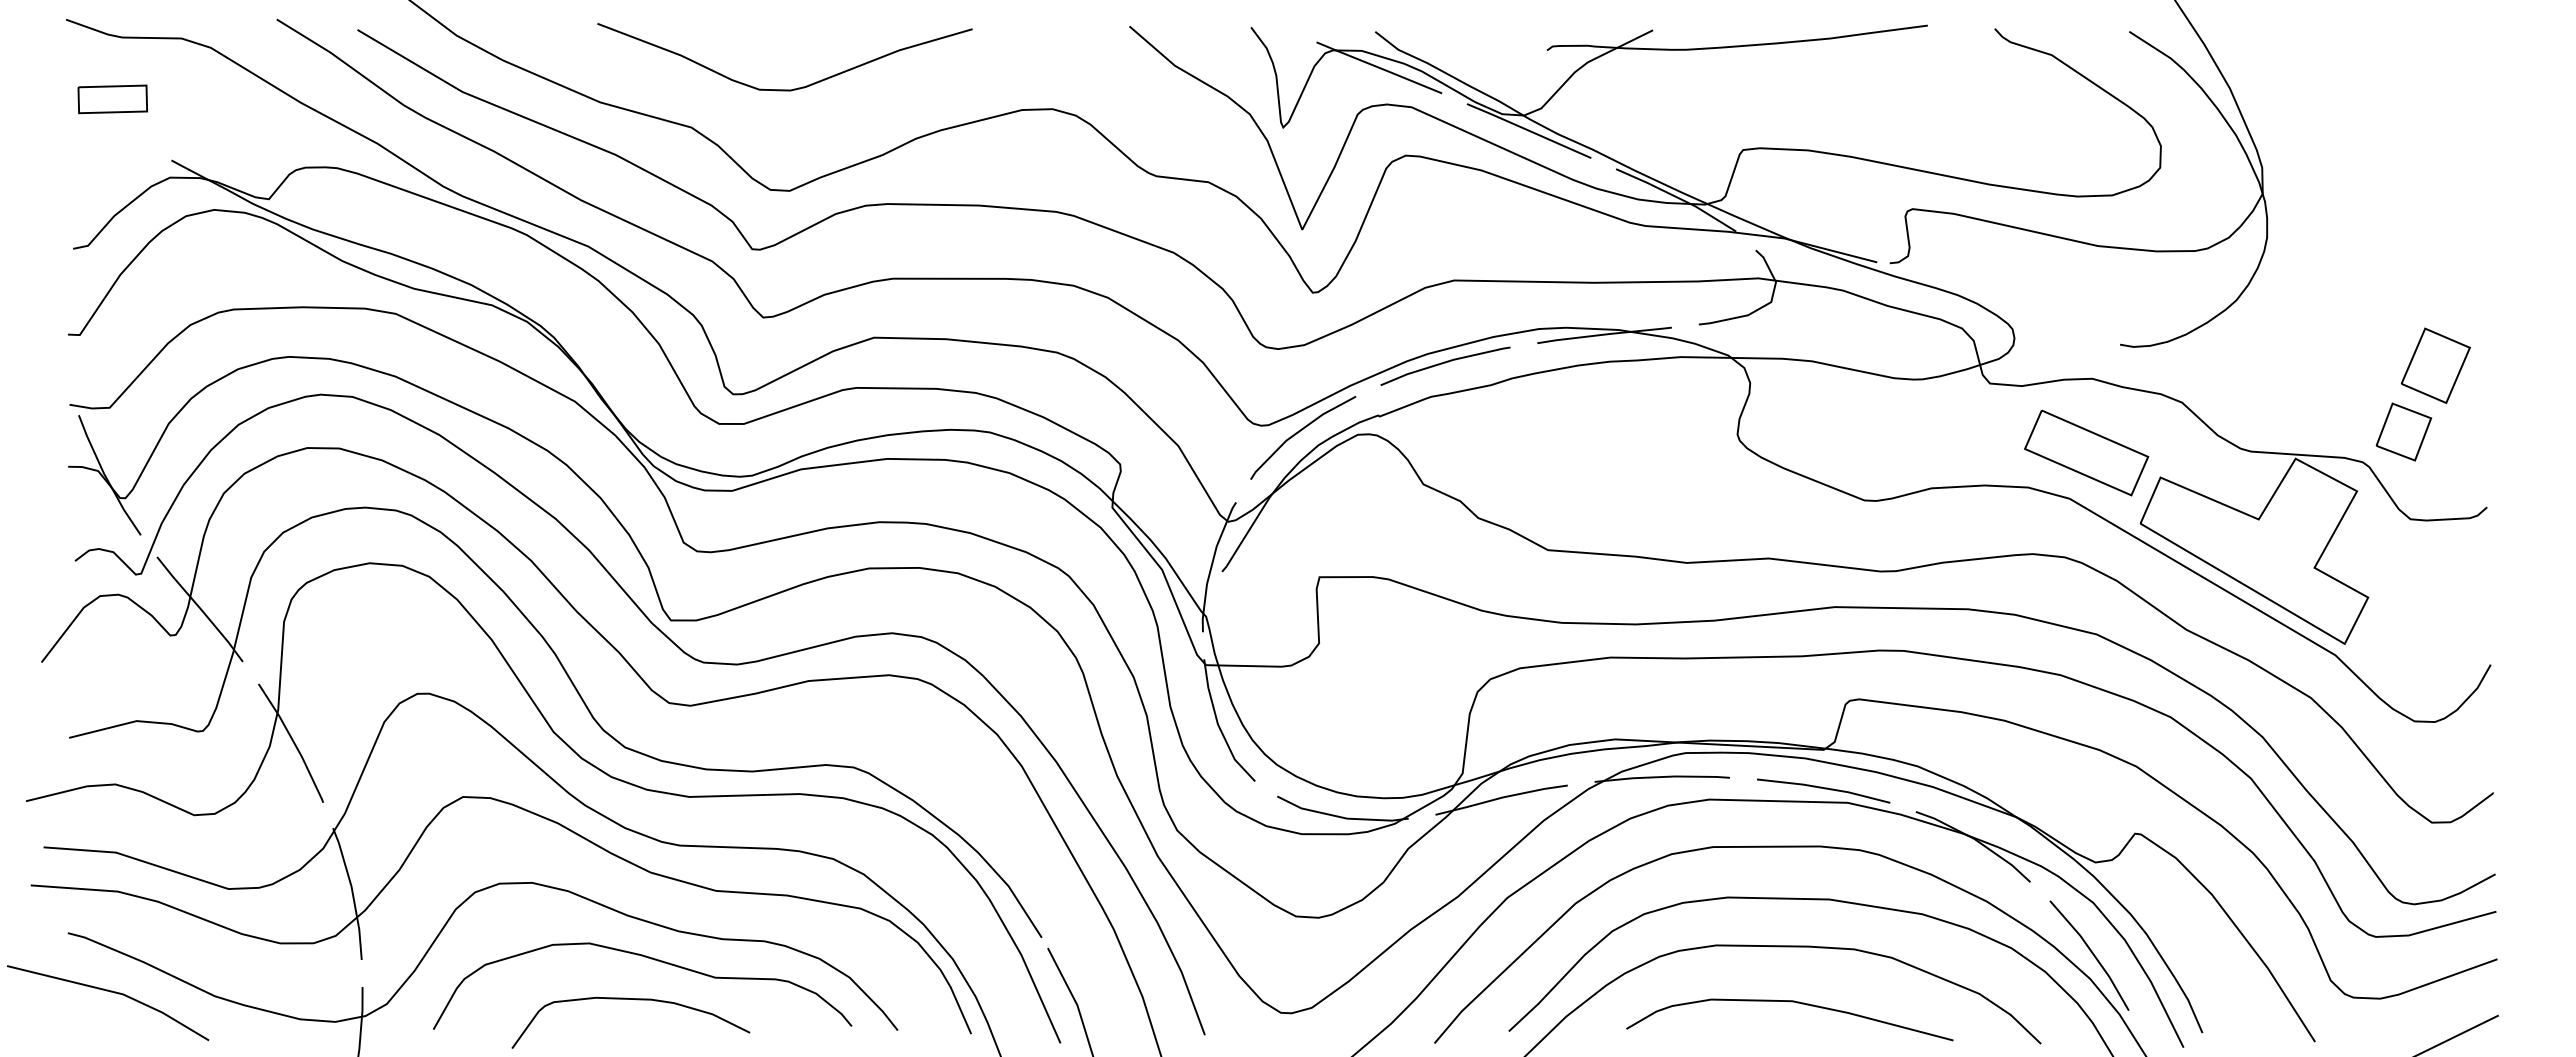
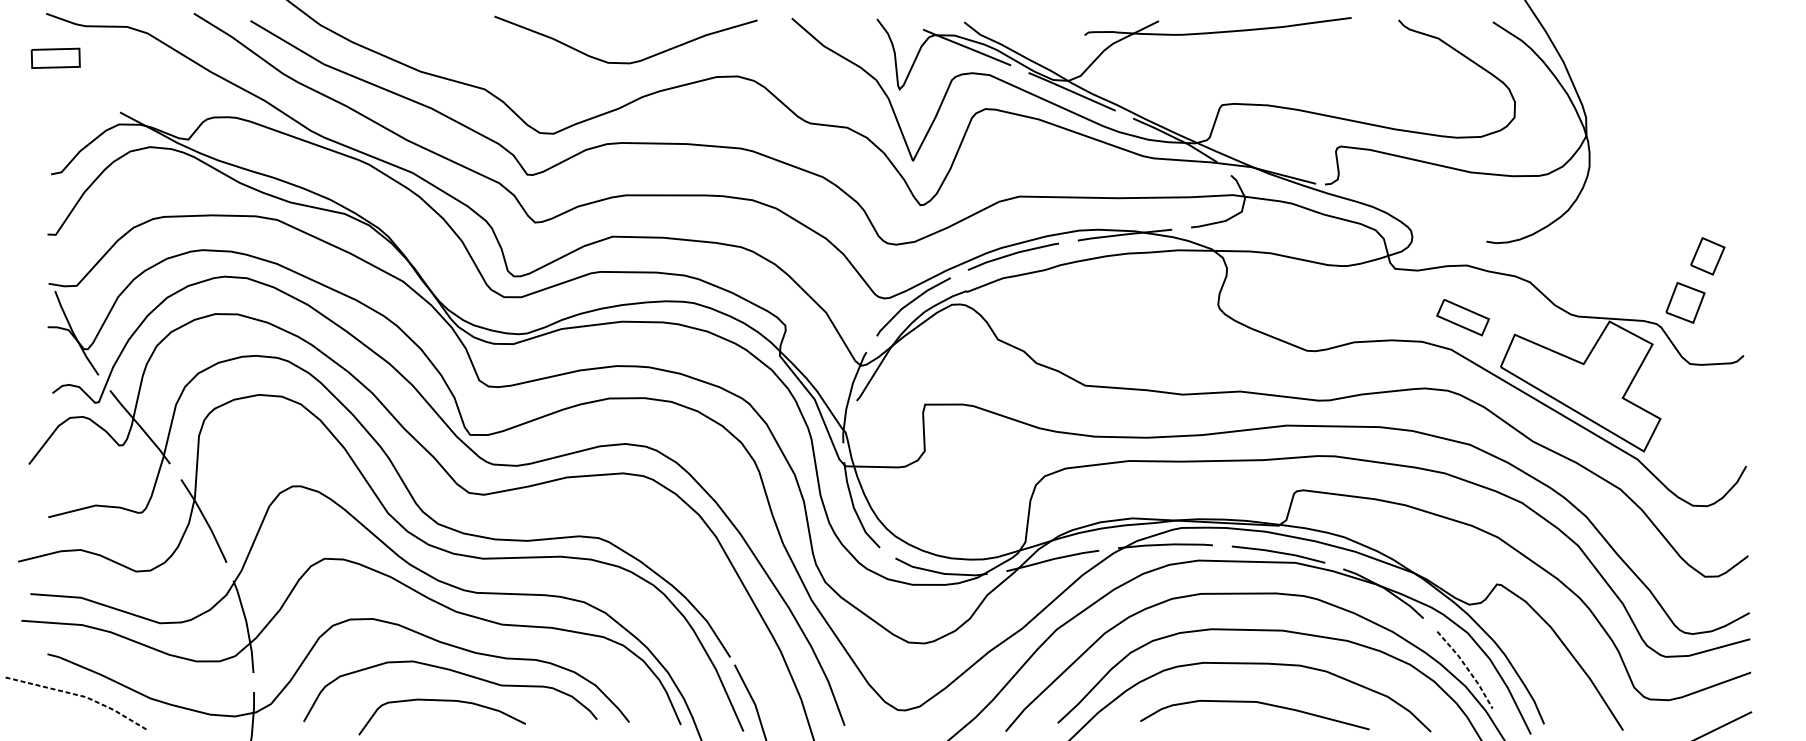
curve: (784, 89) -> (625, 62), moved
part: (112, 99) -> (55, 58), moved
part: (2435, 365) -> (1707, 256), size x0.7
part: (2086, 452) -> (1462, 317), size x0.6
line: (2092, 953) -> (1467, 668), solid -> dashed
line: (113, 992) -> (79, 695), solid -> dashed

